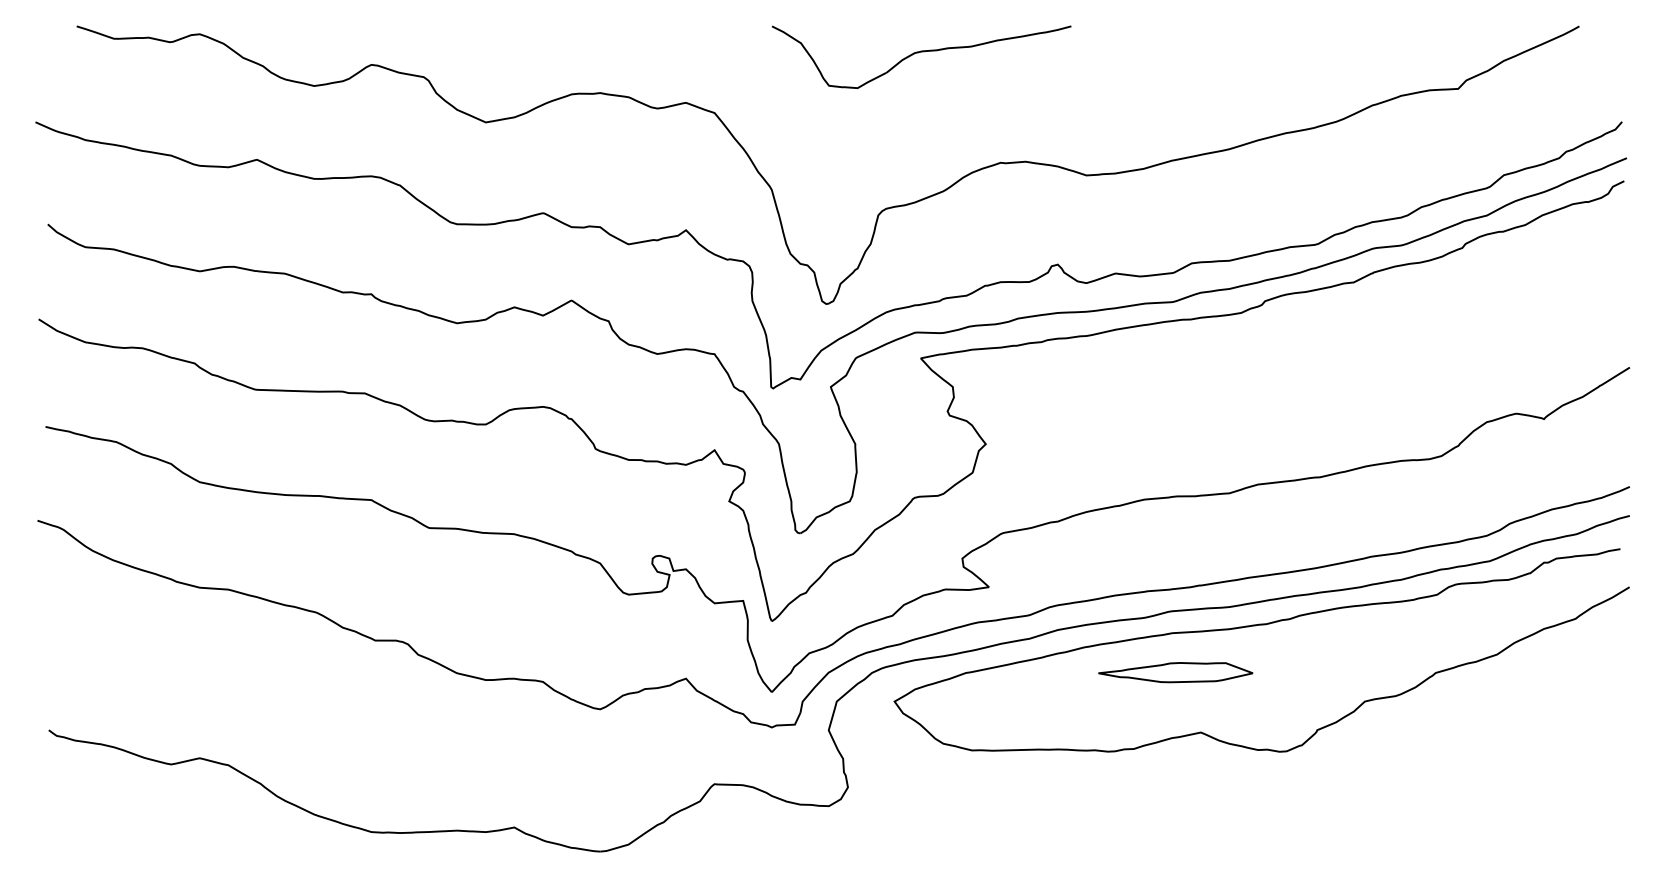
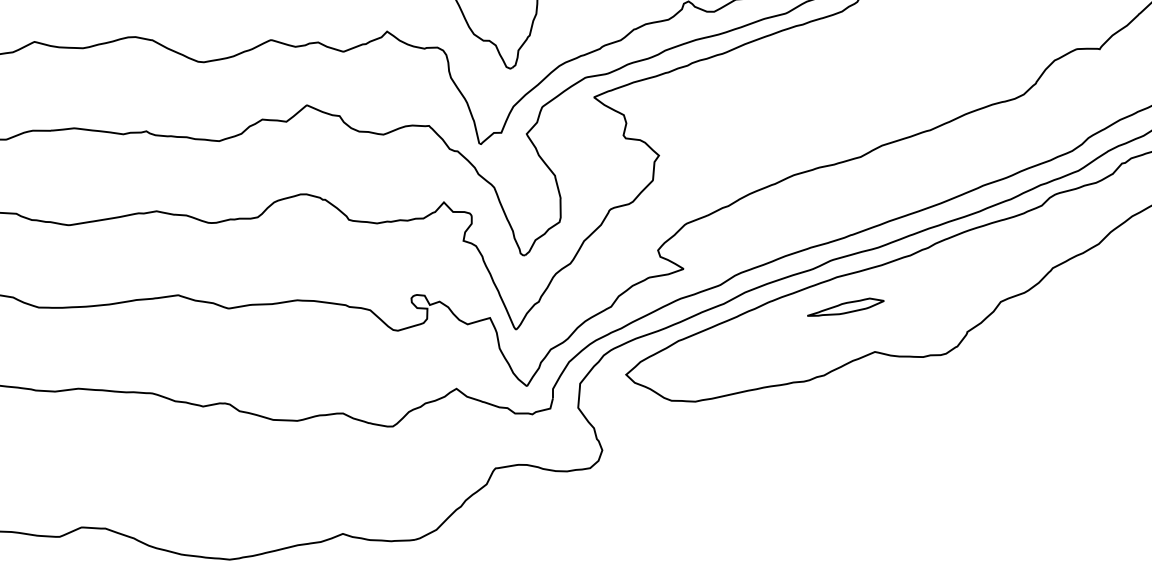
part: (1175, 672) -> (845, 308), size x0.62

